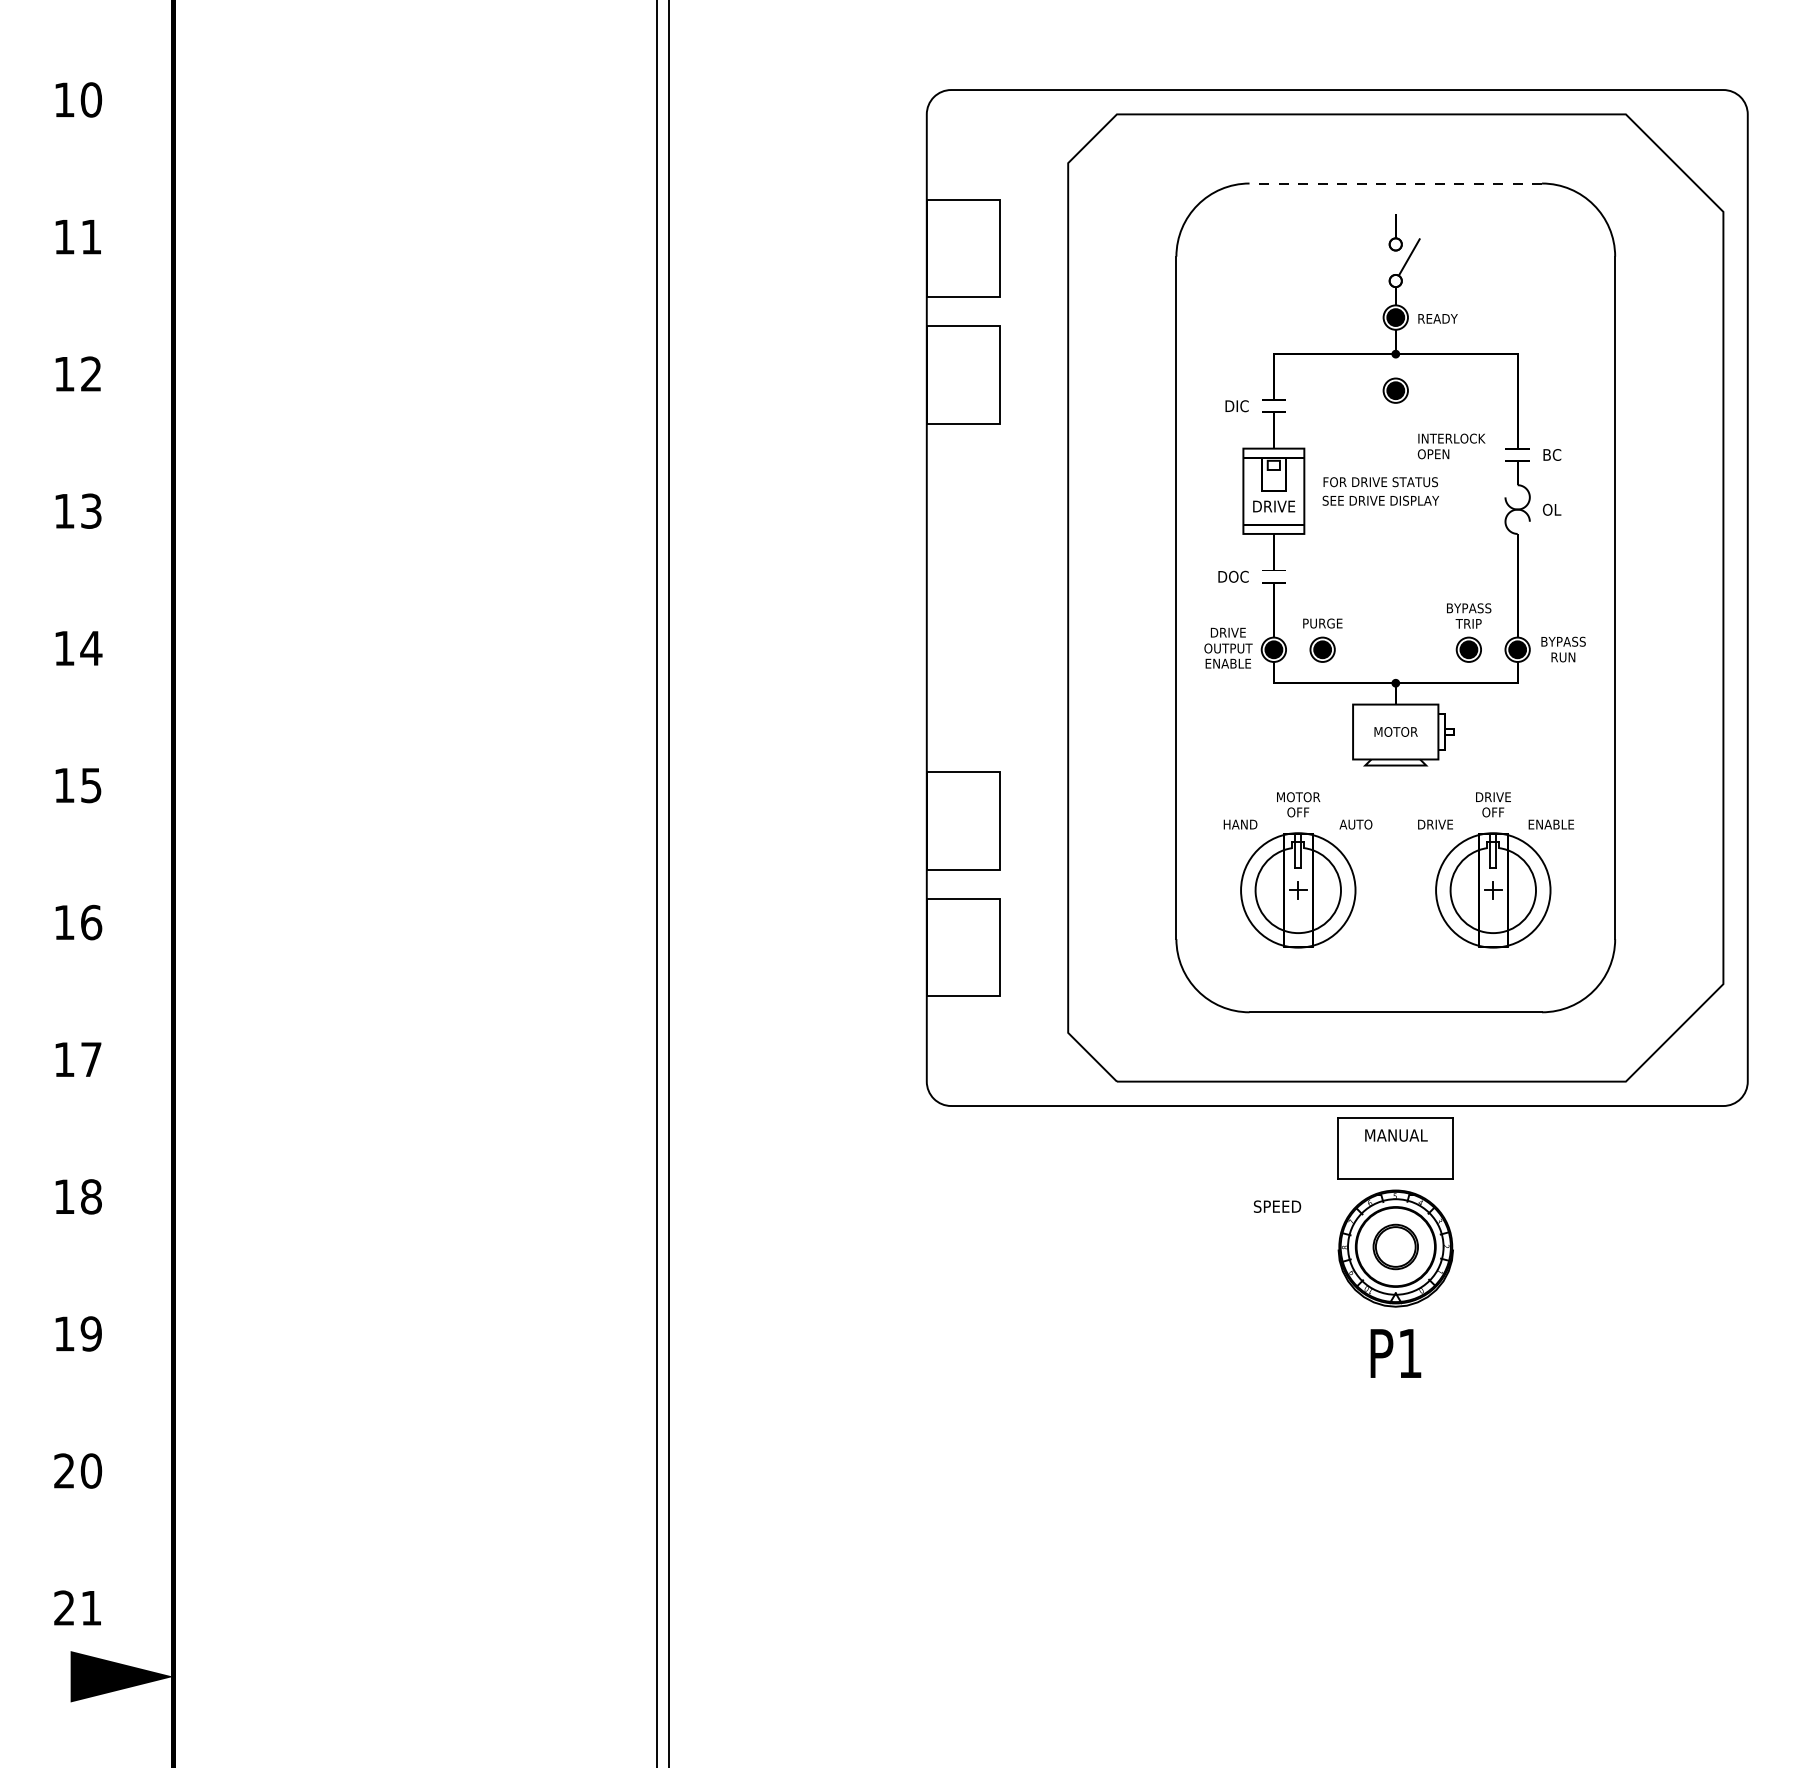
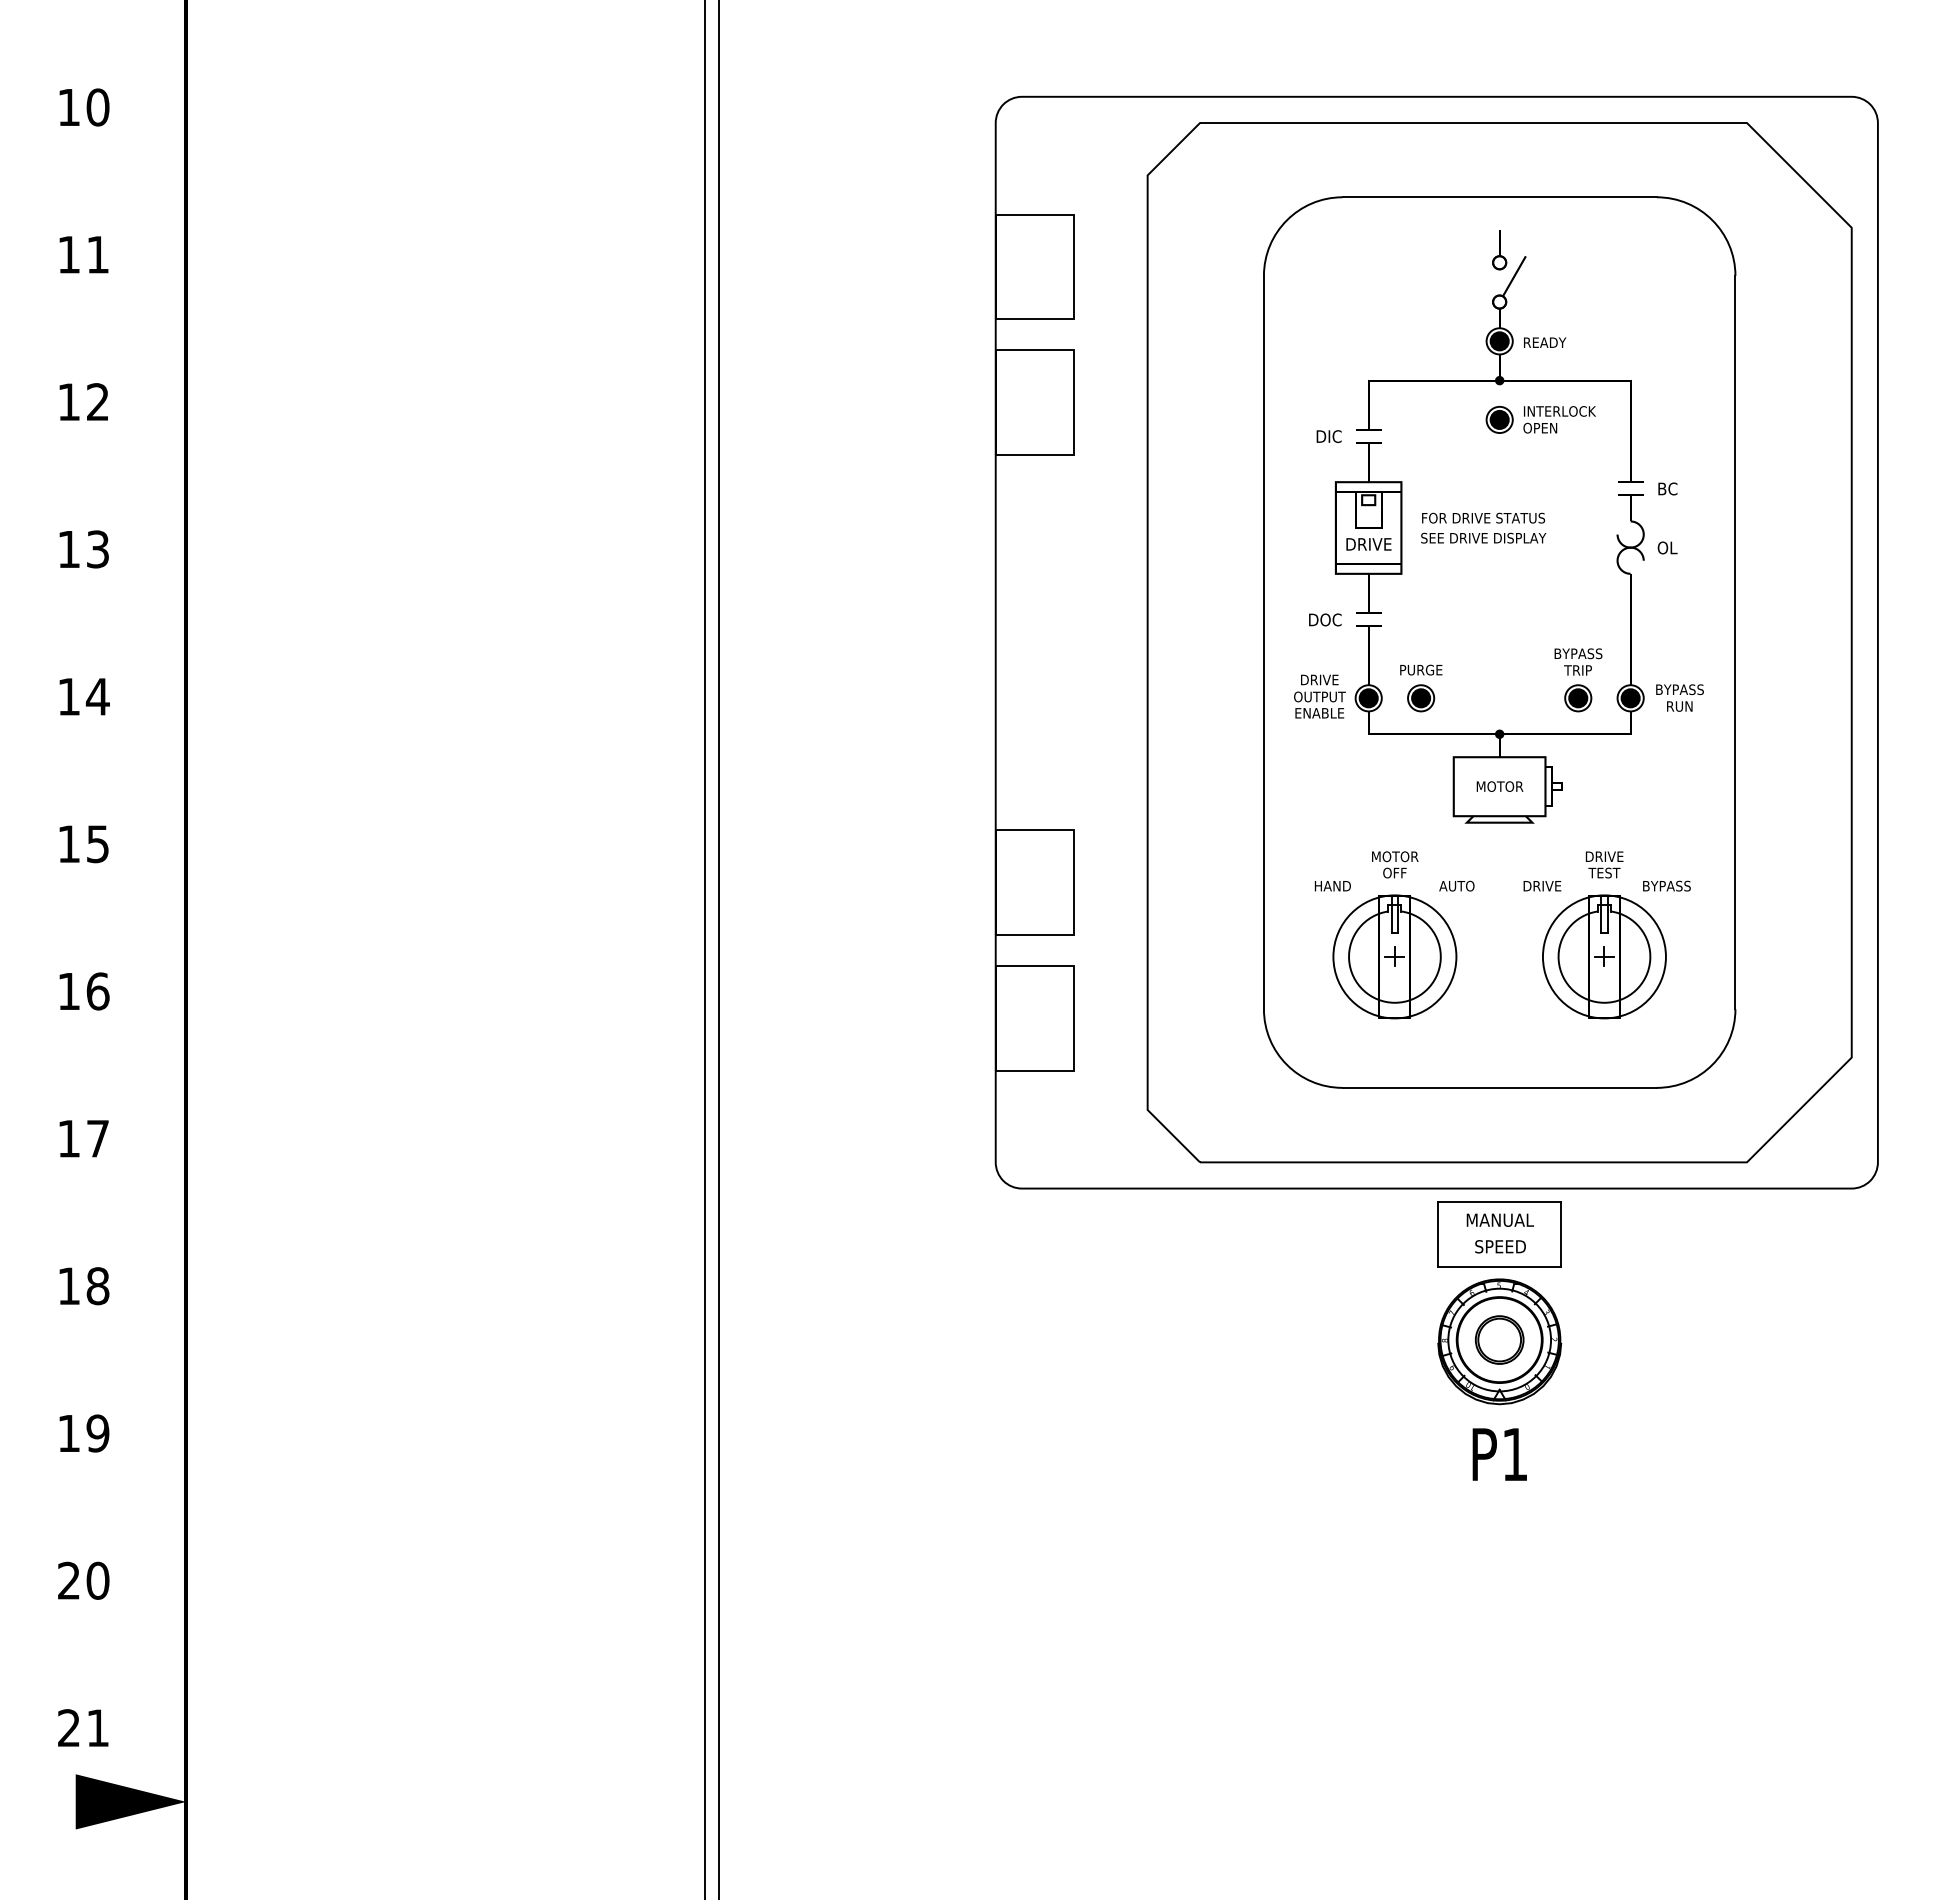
line: (1395, 183) -> (1499, 197), dashed -> solid
text: (1451, 446) -> (1559, 419), moved
text: (1493, 811) -> (1604, 872), OFF -> TEST
text: (1551, 823) -> (1666, 885), ENABLE -> BYPASS
text: (1277, 1206) -> (1500, 1246), moved

